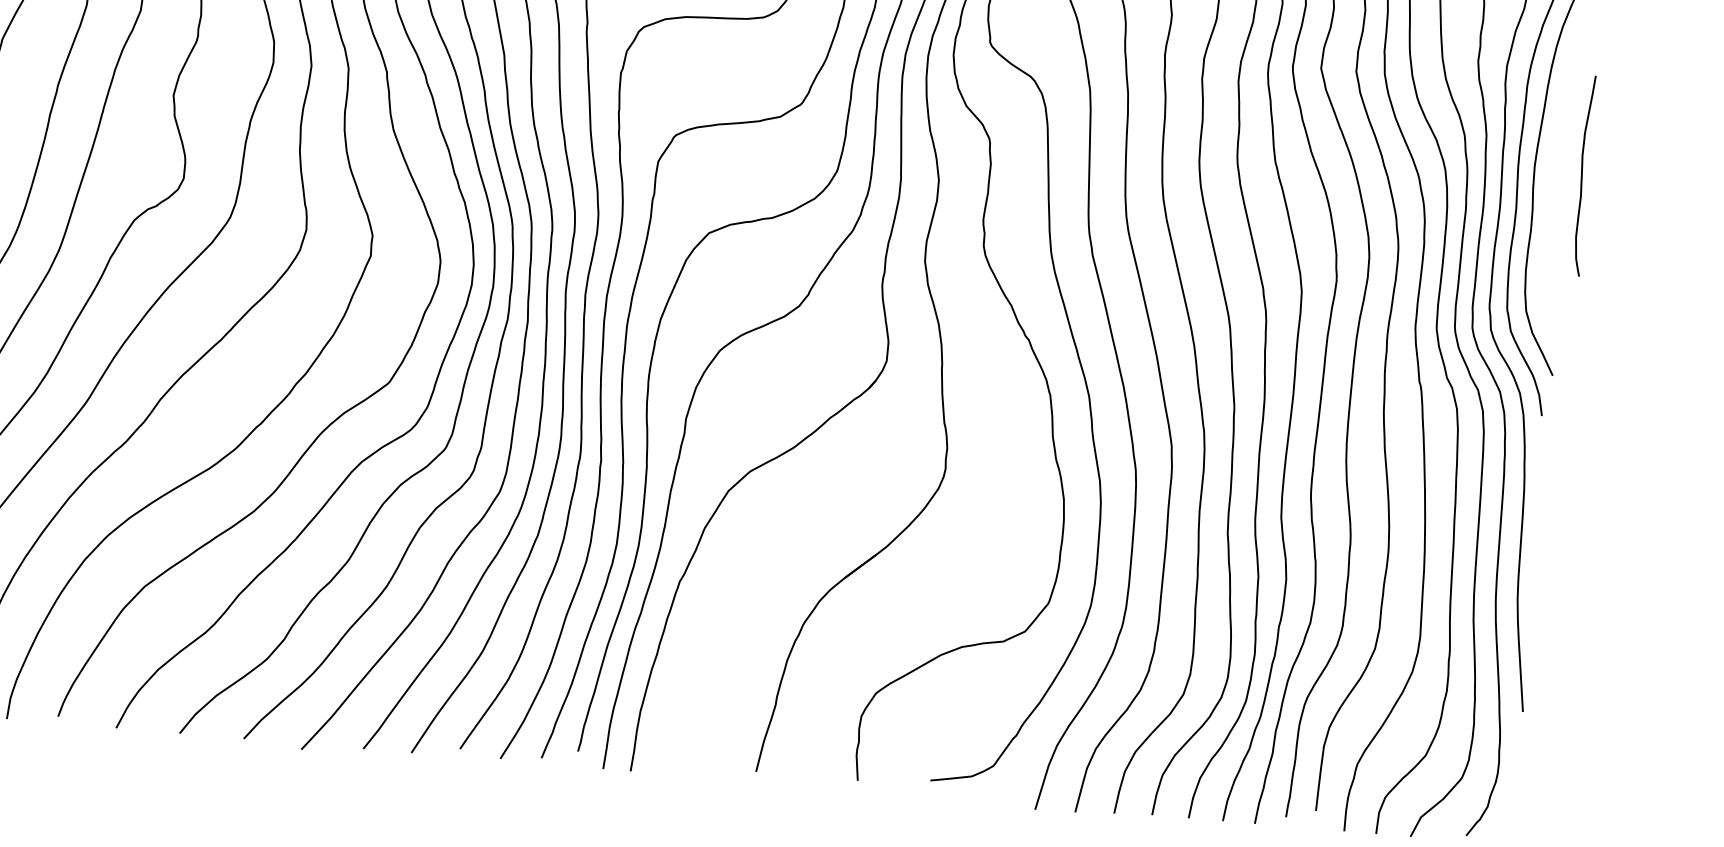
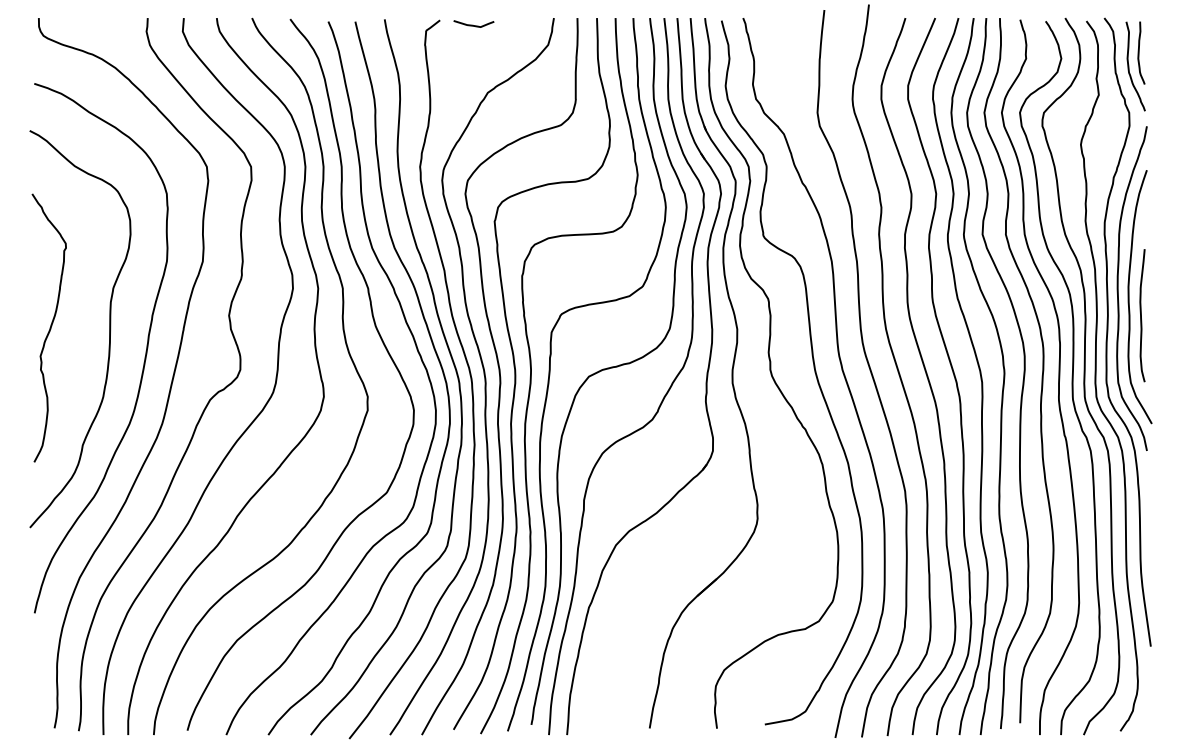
curve: (1582, 175) -> (1141, 315), moved

